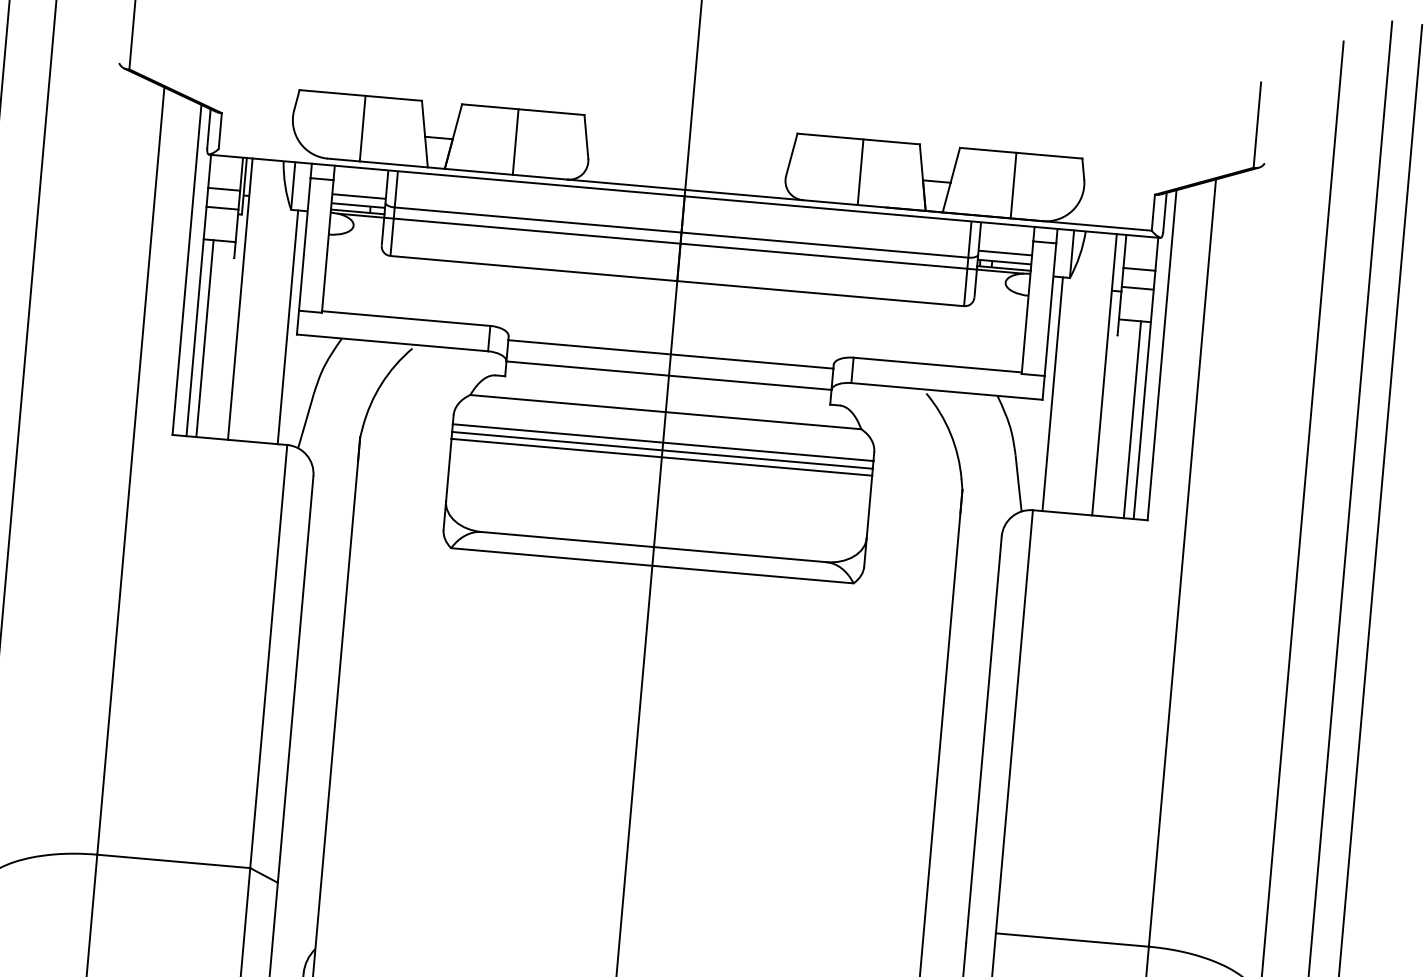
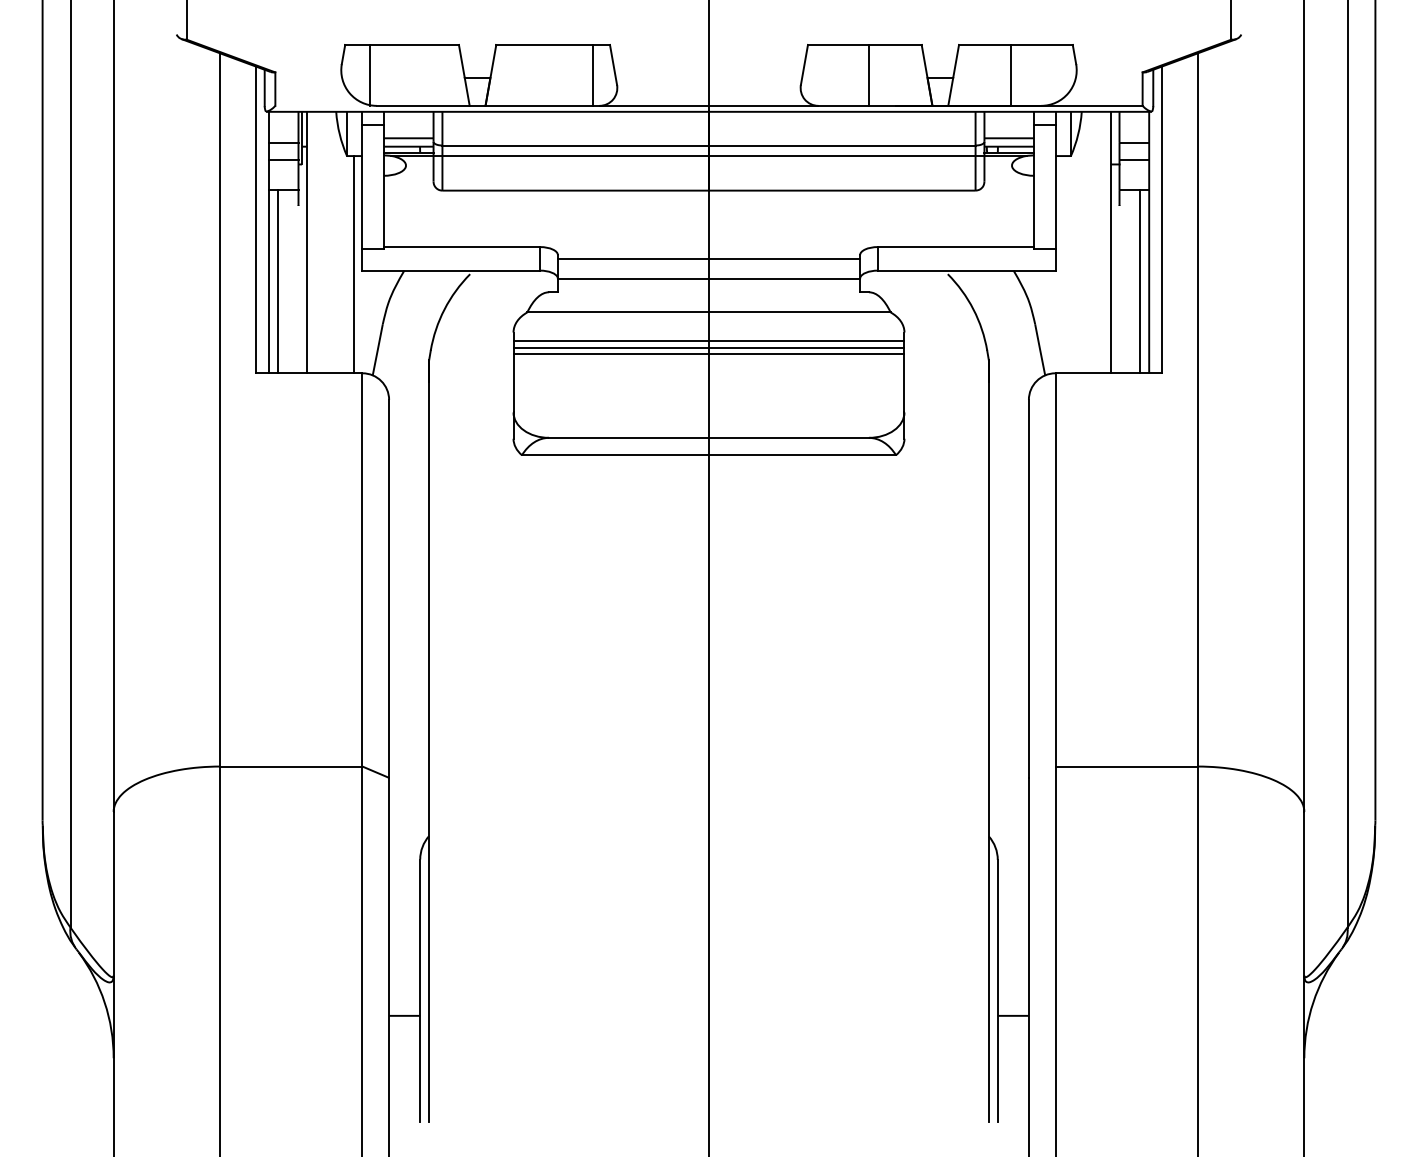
line: (362, 127) -> (369, 74), moved
line: (515, 141) -> (592, 74), moved
line: (1052, 394) -> (1064, 264), removed

